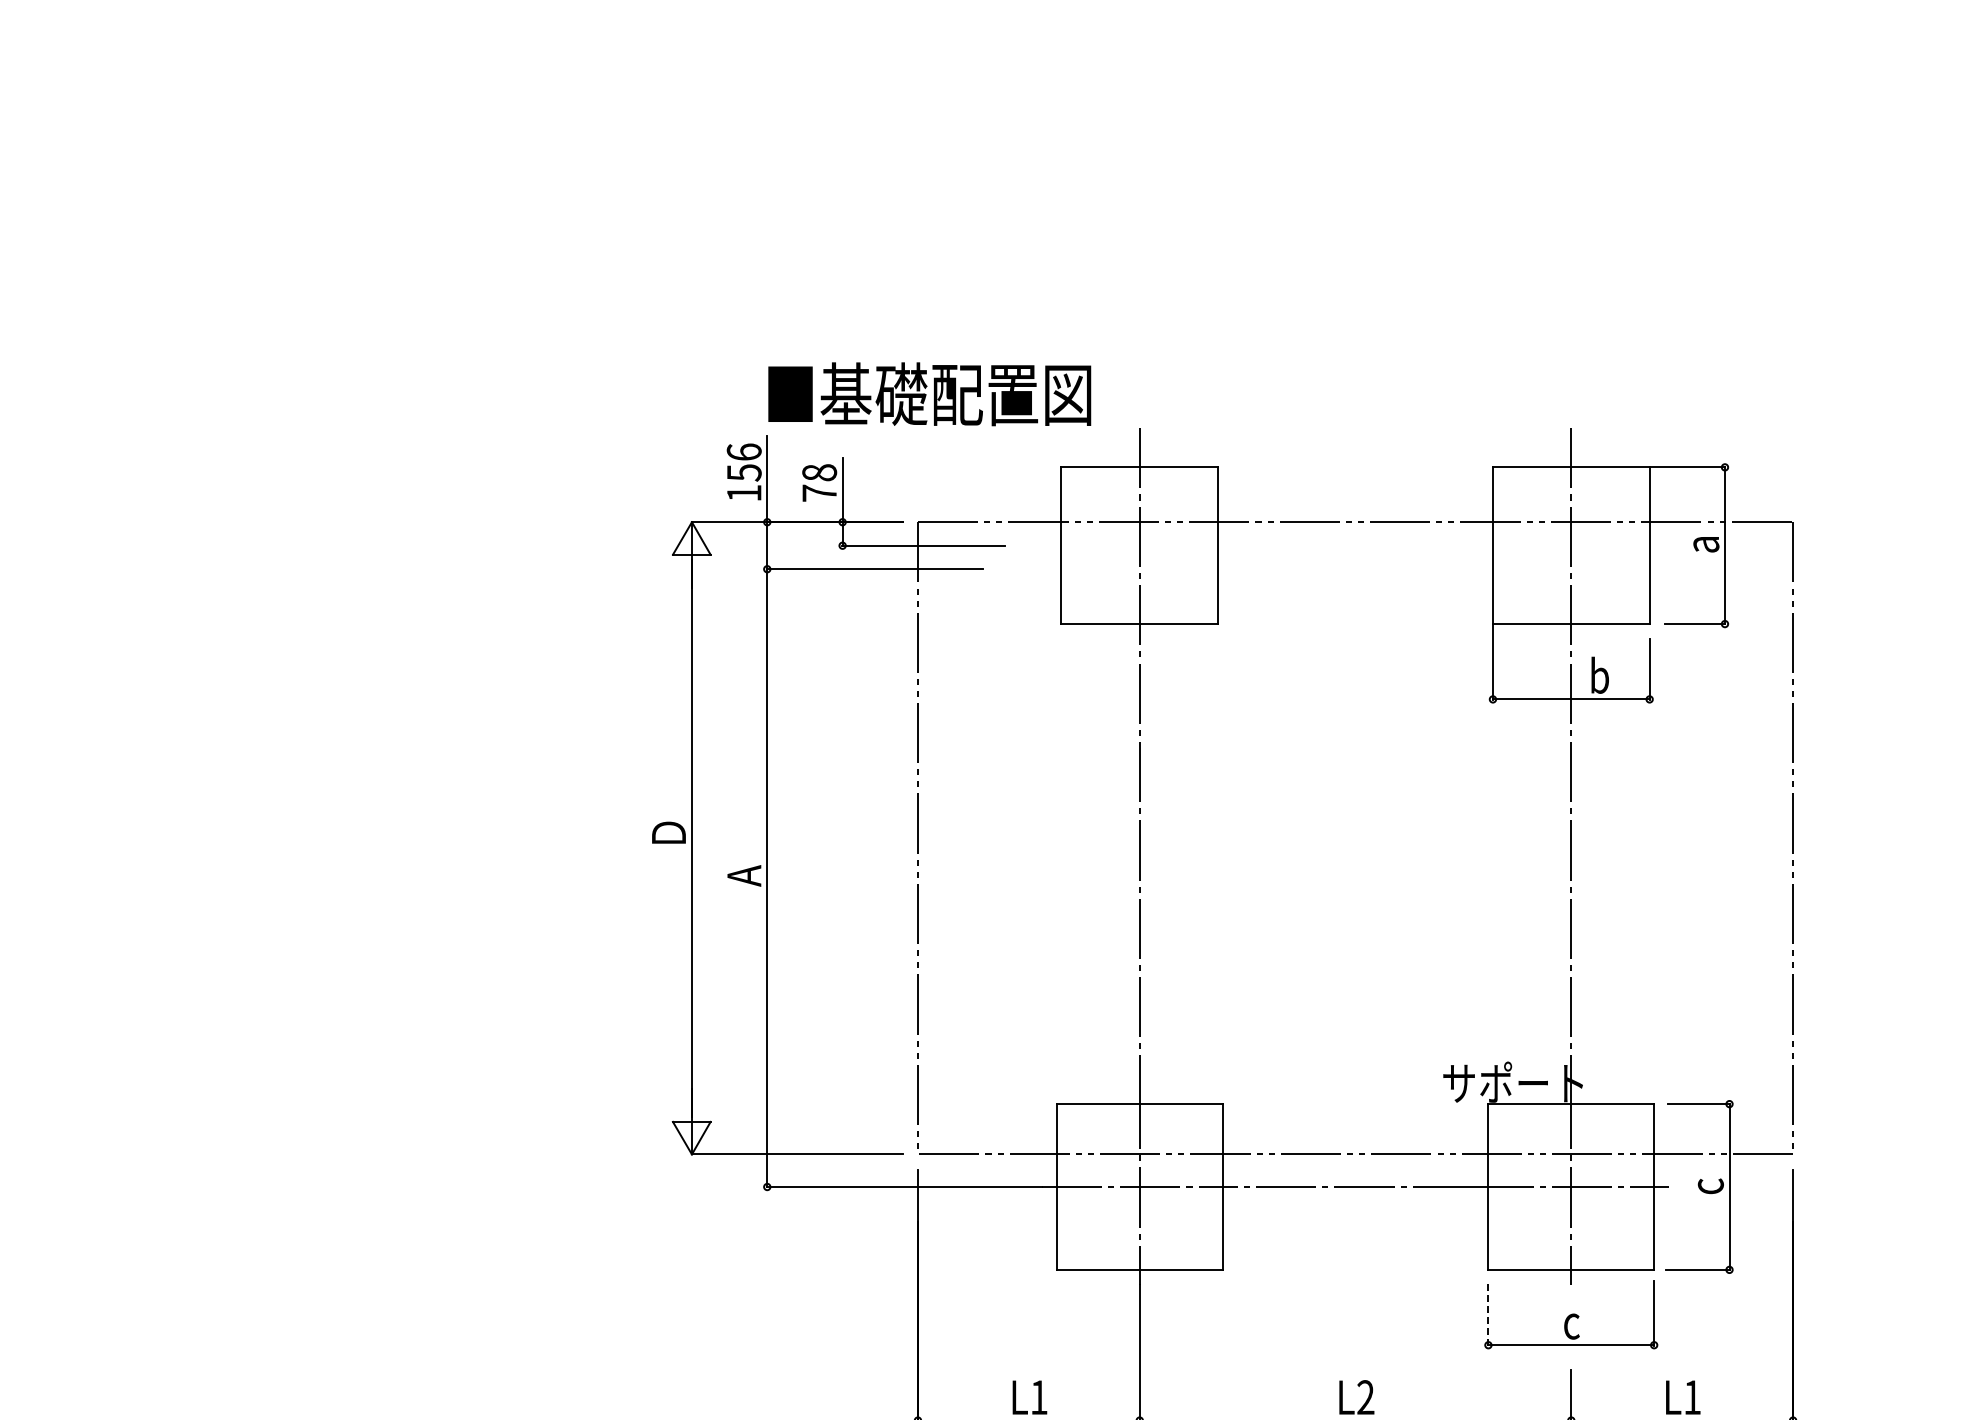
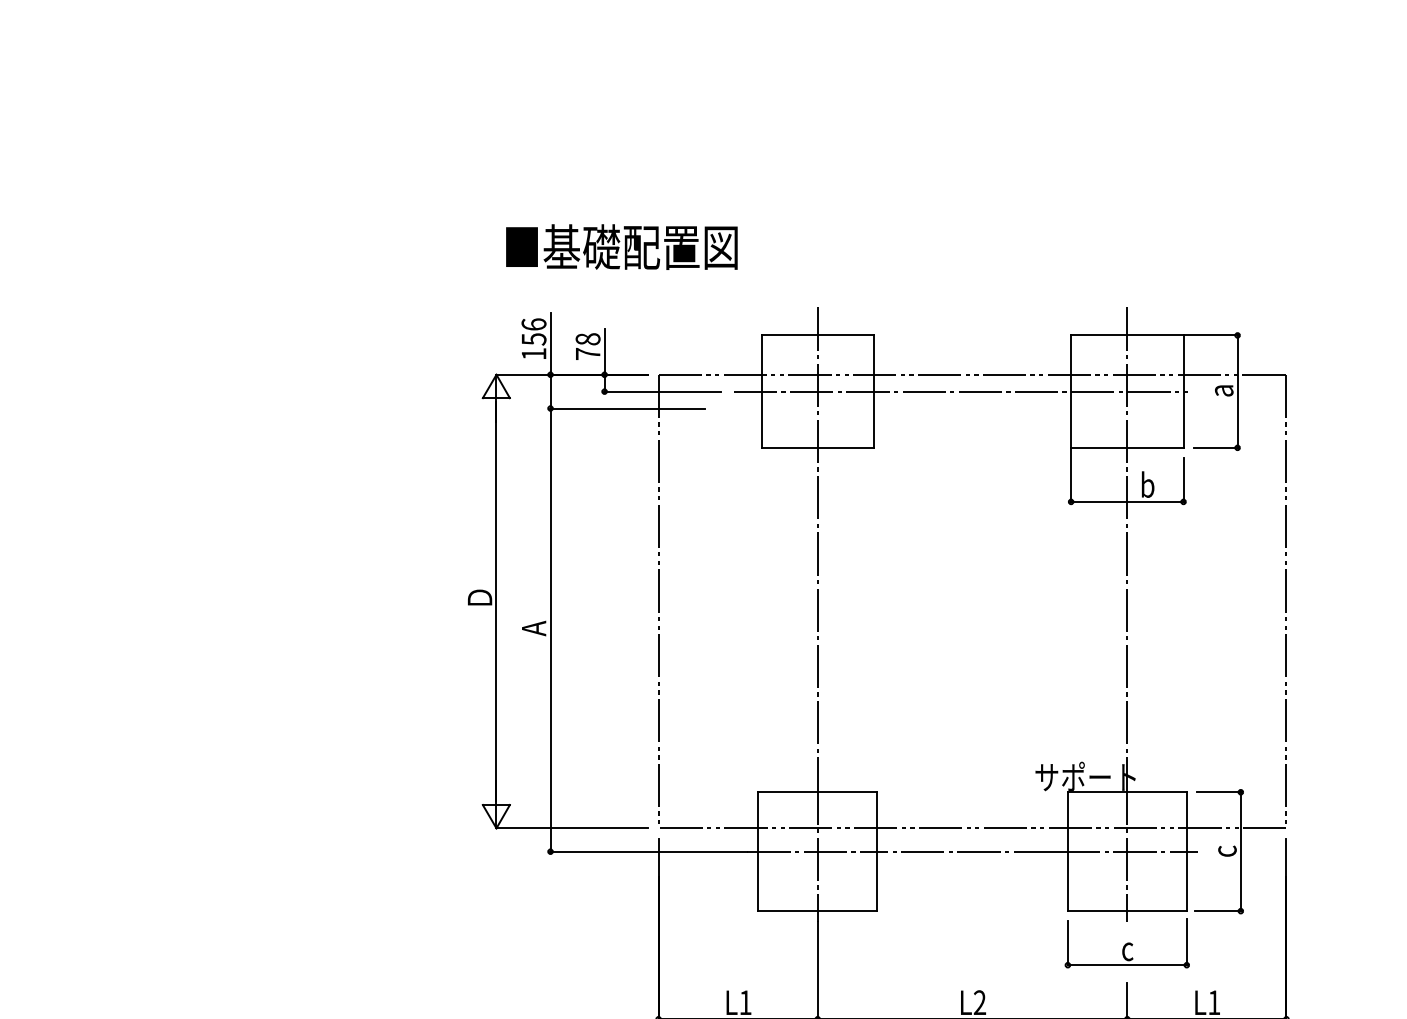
text: (929, 394) -> (621, 247), moved
line: (1338, 545) -> (960, 391), added
line: (1488, 1314) -> (1067, 943), dashed -> solid

